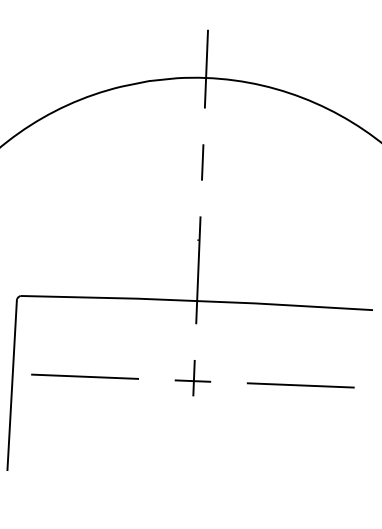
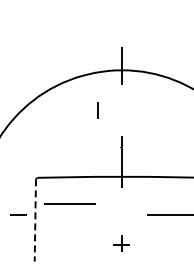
line: (201, 162) -> (97, 110), moved
line: (84, 375) -> (69, 203), moved
part: (193, 377) -> (121, 243), moved
line: (12, 385) -> (35, 220), solid -> dashed

